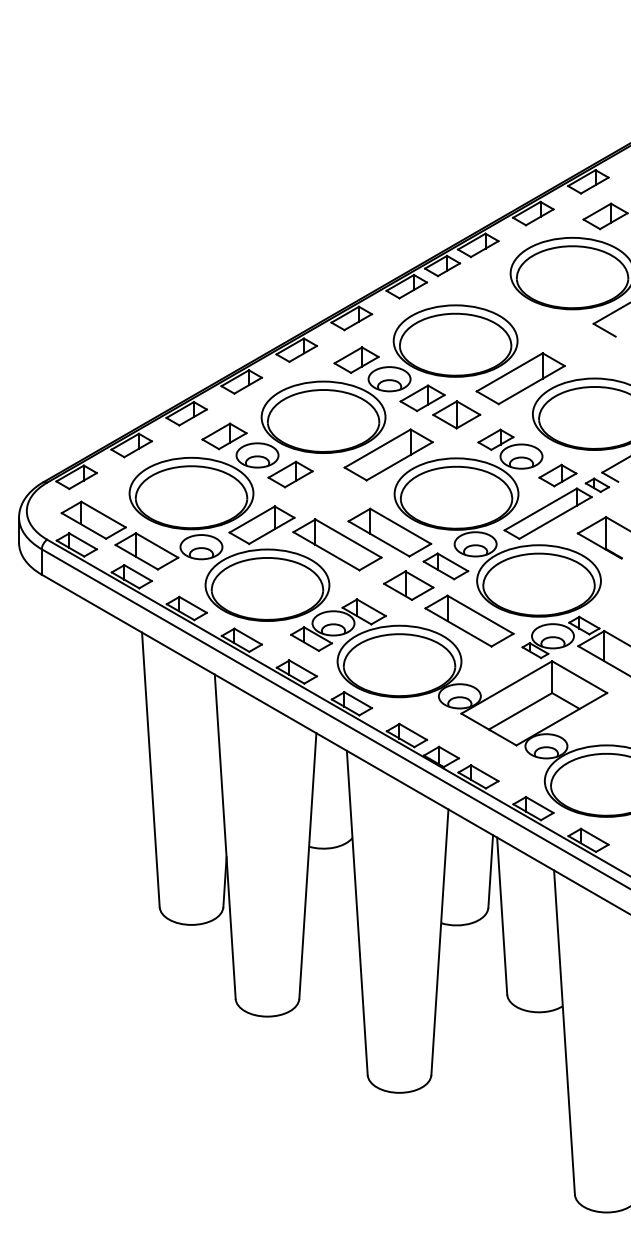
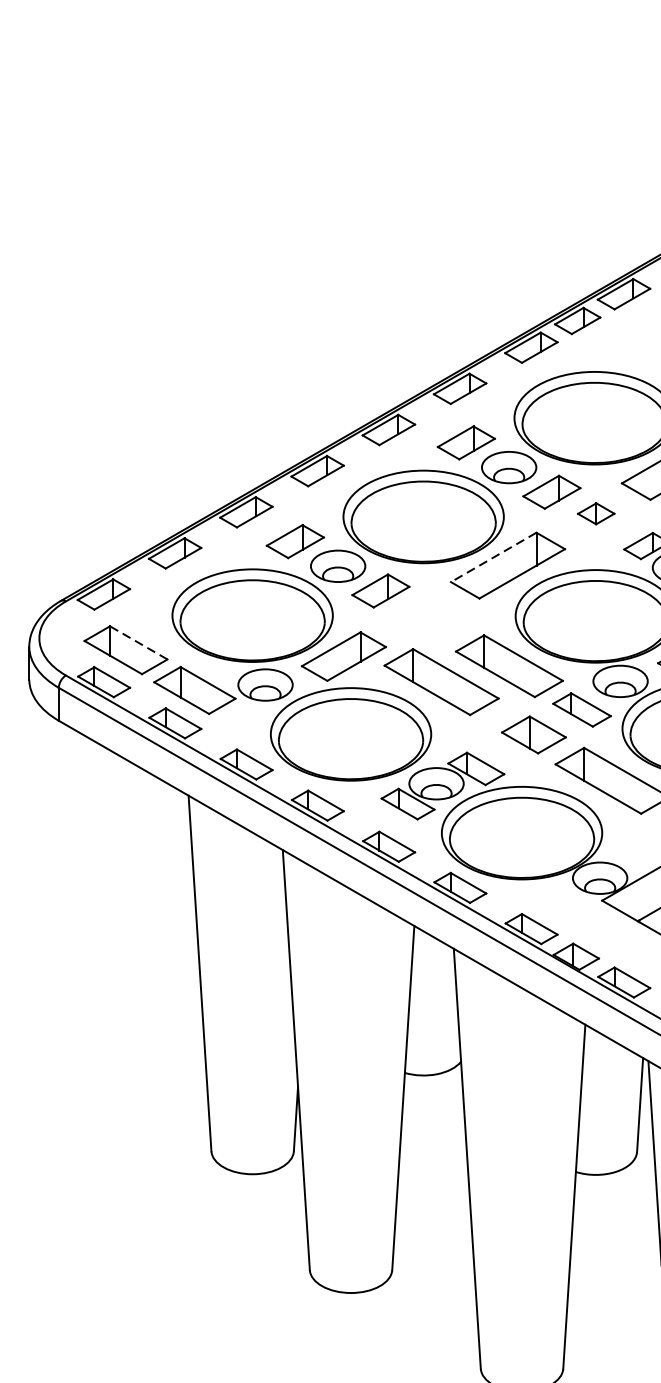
part: (456, 414) -> (595, 513), size x0.6
line: (377, 448) -> (493, 557), solid -> dashed
line: (103, 514) -> (138, 642), solid -> dashed

